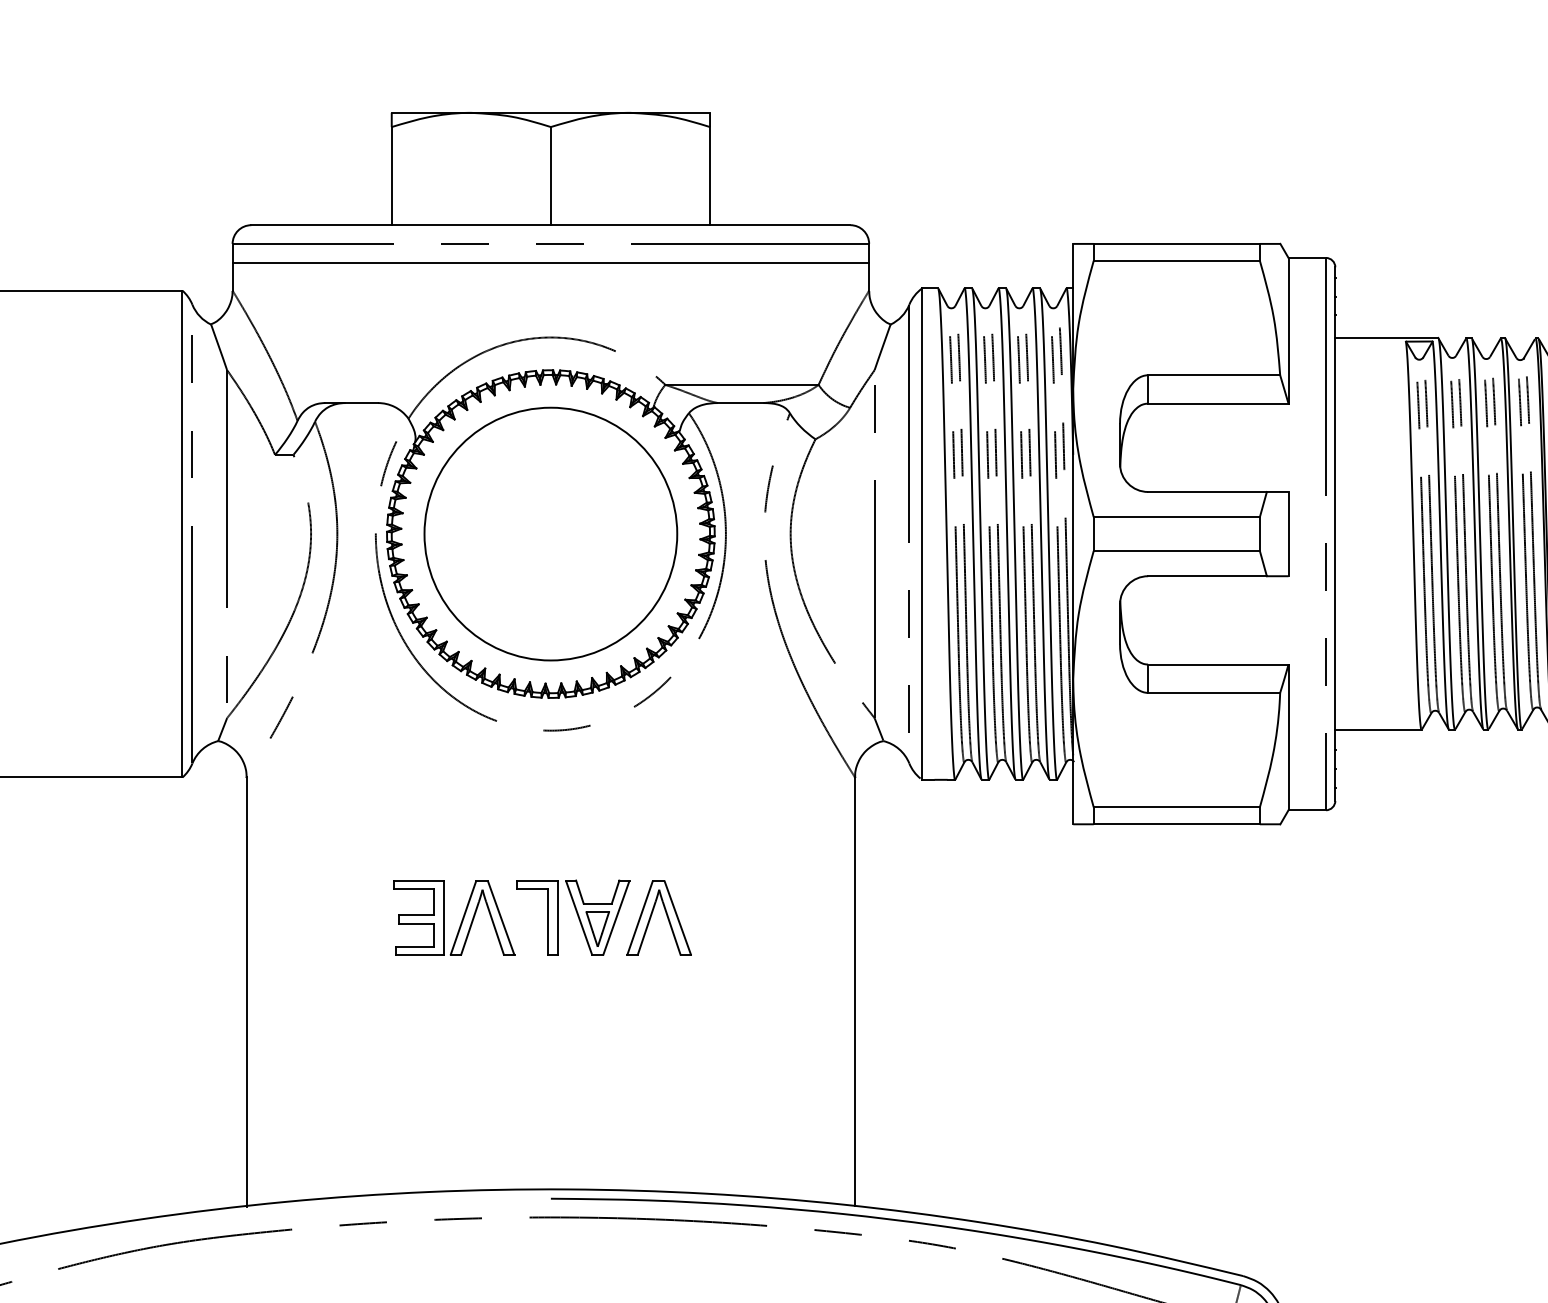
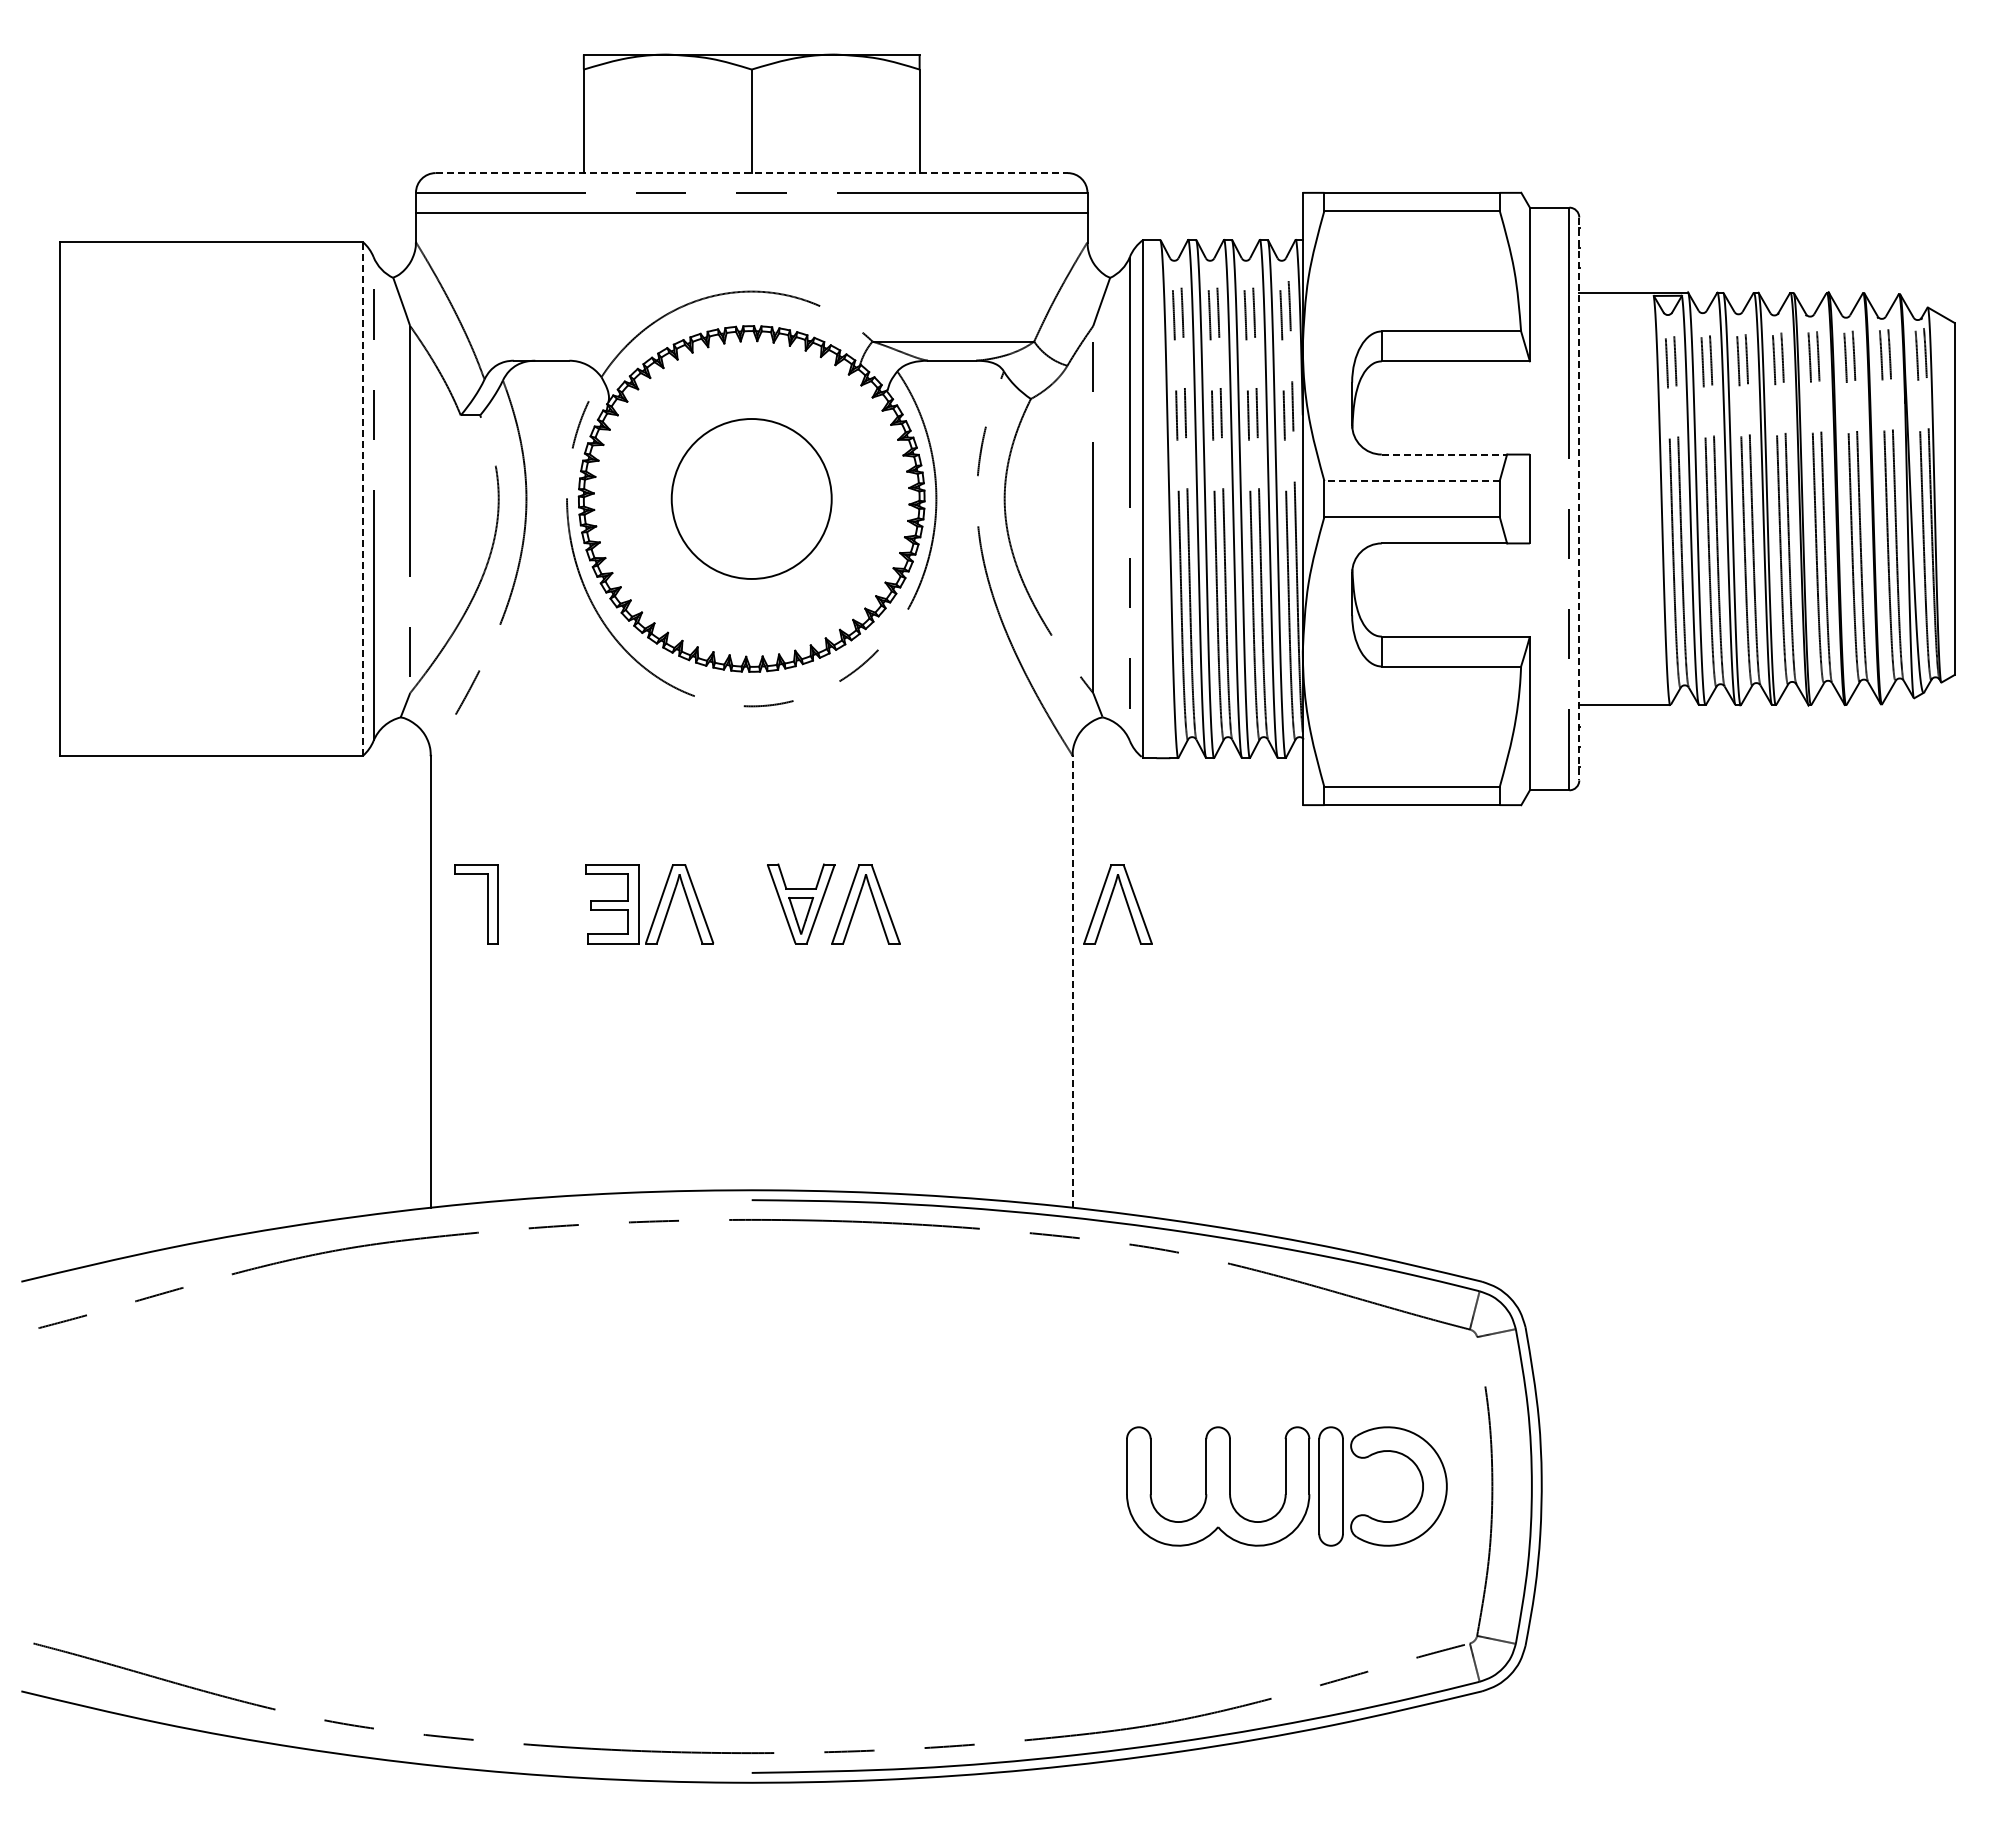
line: (551, 225) -> (752, 173), solid -> dashed
line: (1207, 491) -> (1444, 454), solid -> dashed
line: (1177, 517) -> (1412, 481), solid -> dashed
circle: (550, 533) -> (751, 498), size x0.6
line: (182, 534) -> (363, 499), solid -> dashed
line: (1335, 534) -> (1579, 499), solid -> dashed
part: (890, 915) -> (1110, 901), added
part: (547, 918) -> (487, 904), moved
line: (854, 991) -> (1072, 981), solid -> dashed

